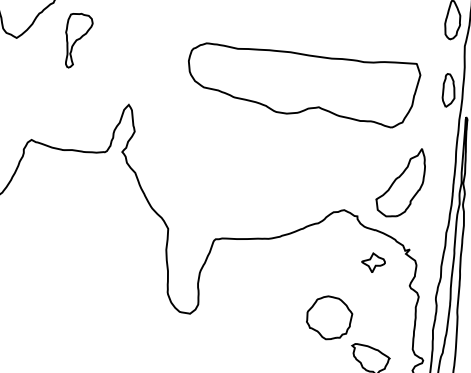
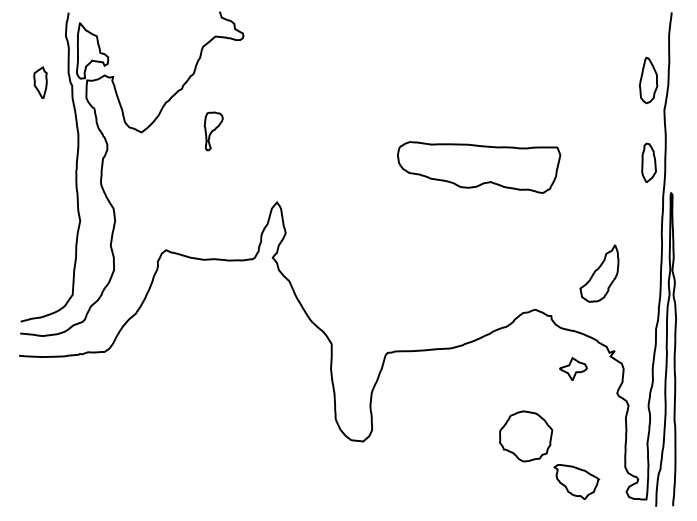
part: (78, 40) -> (213, 131), size x0.6
part: (302, 85) -> (478, 167), size x0.6
part: (400, 182) -> (599, 273), size x0.7

